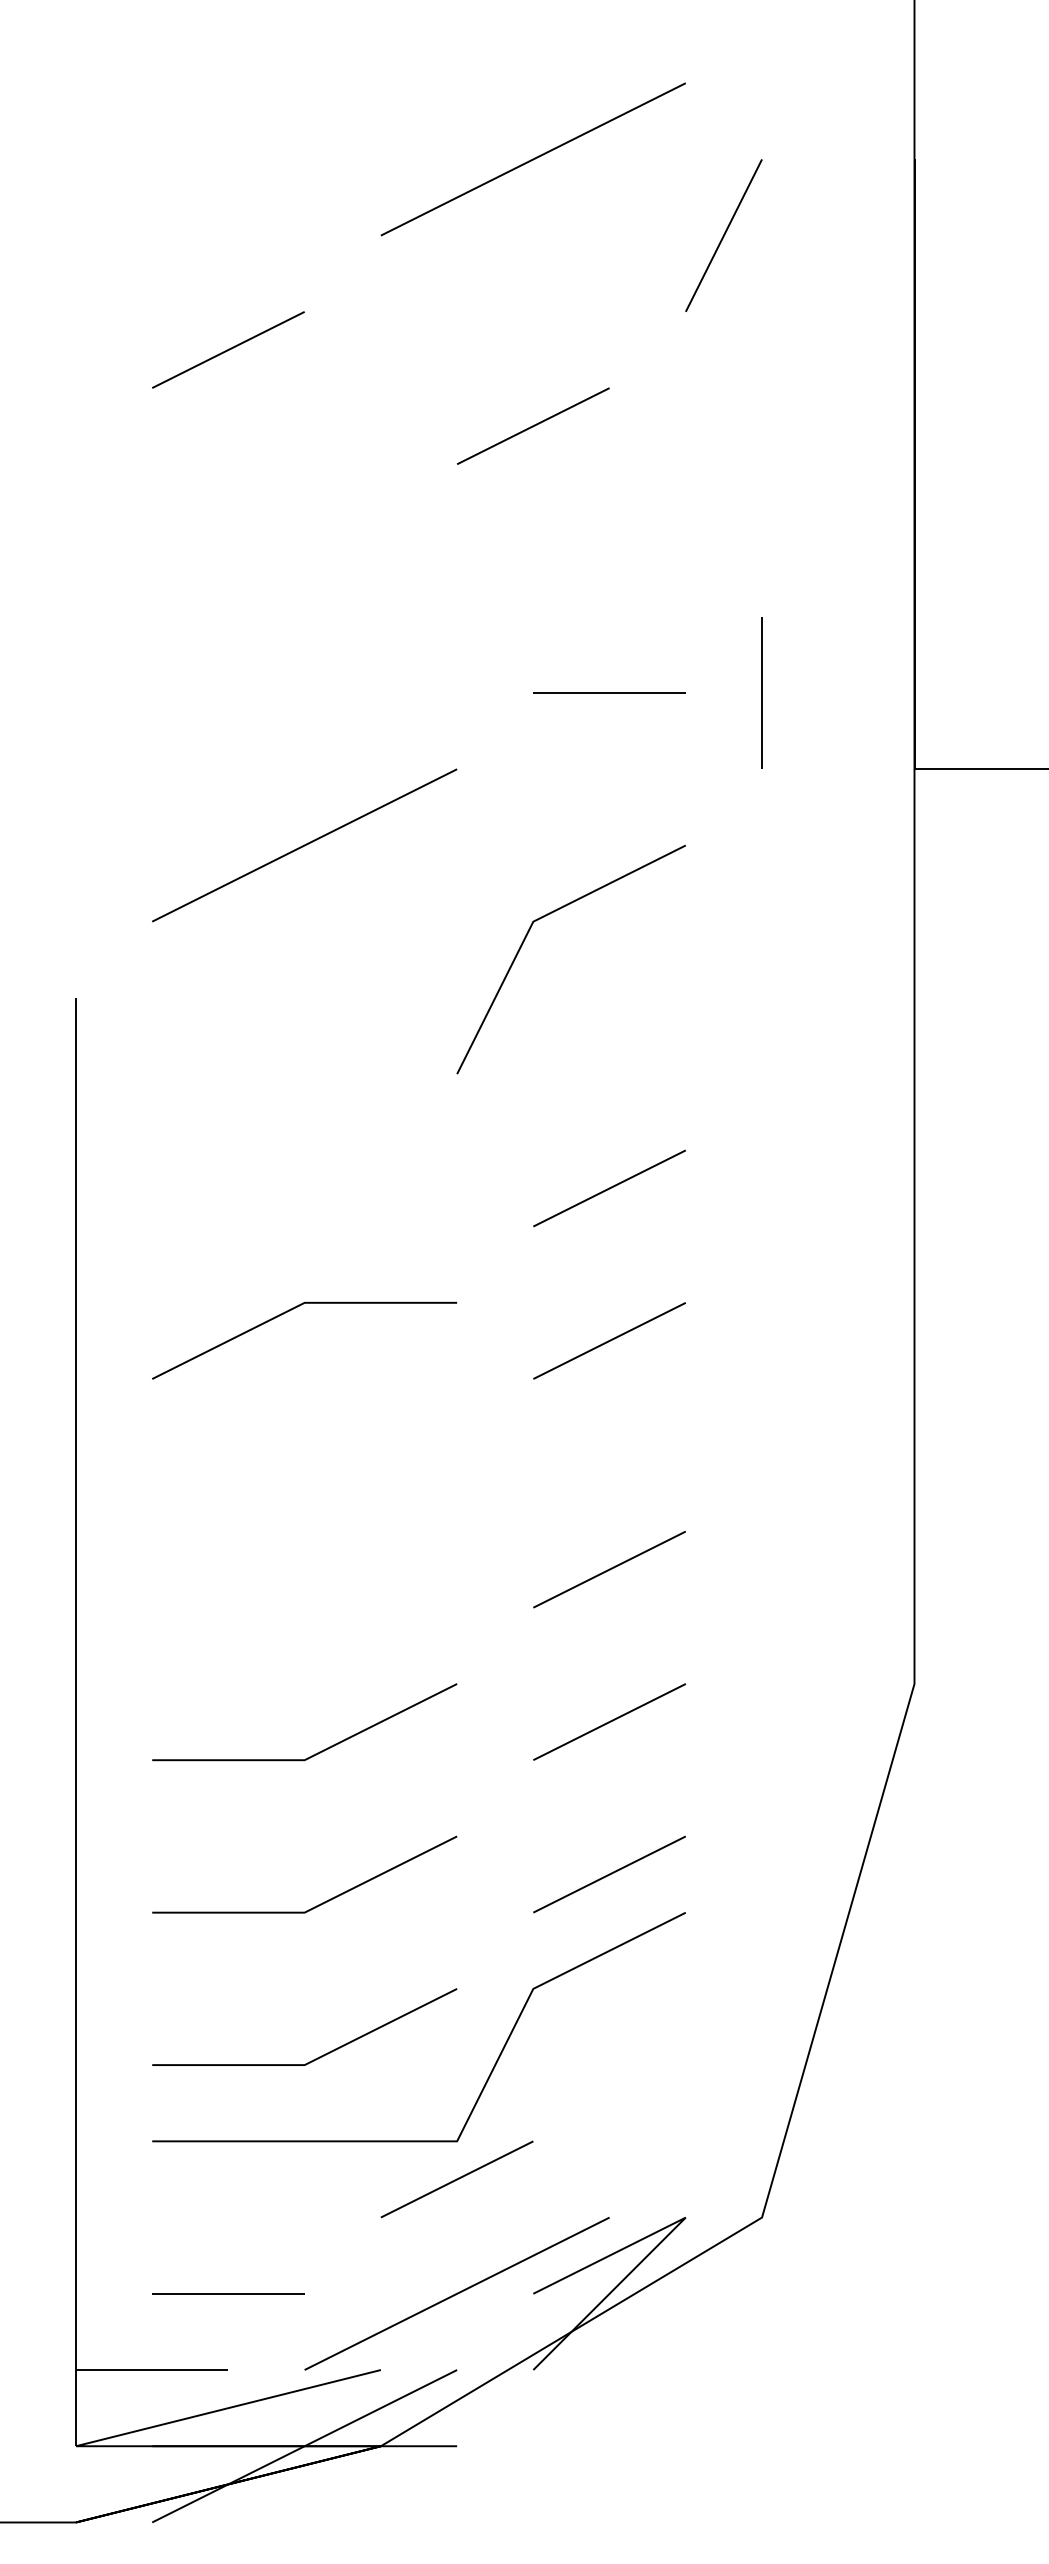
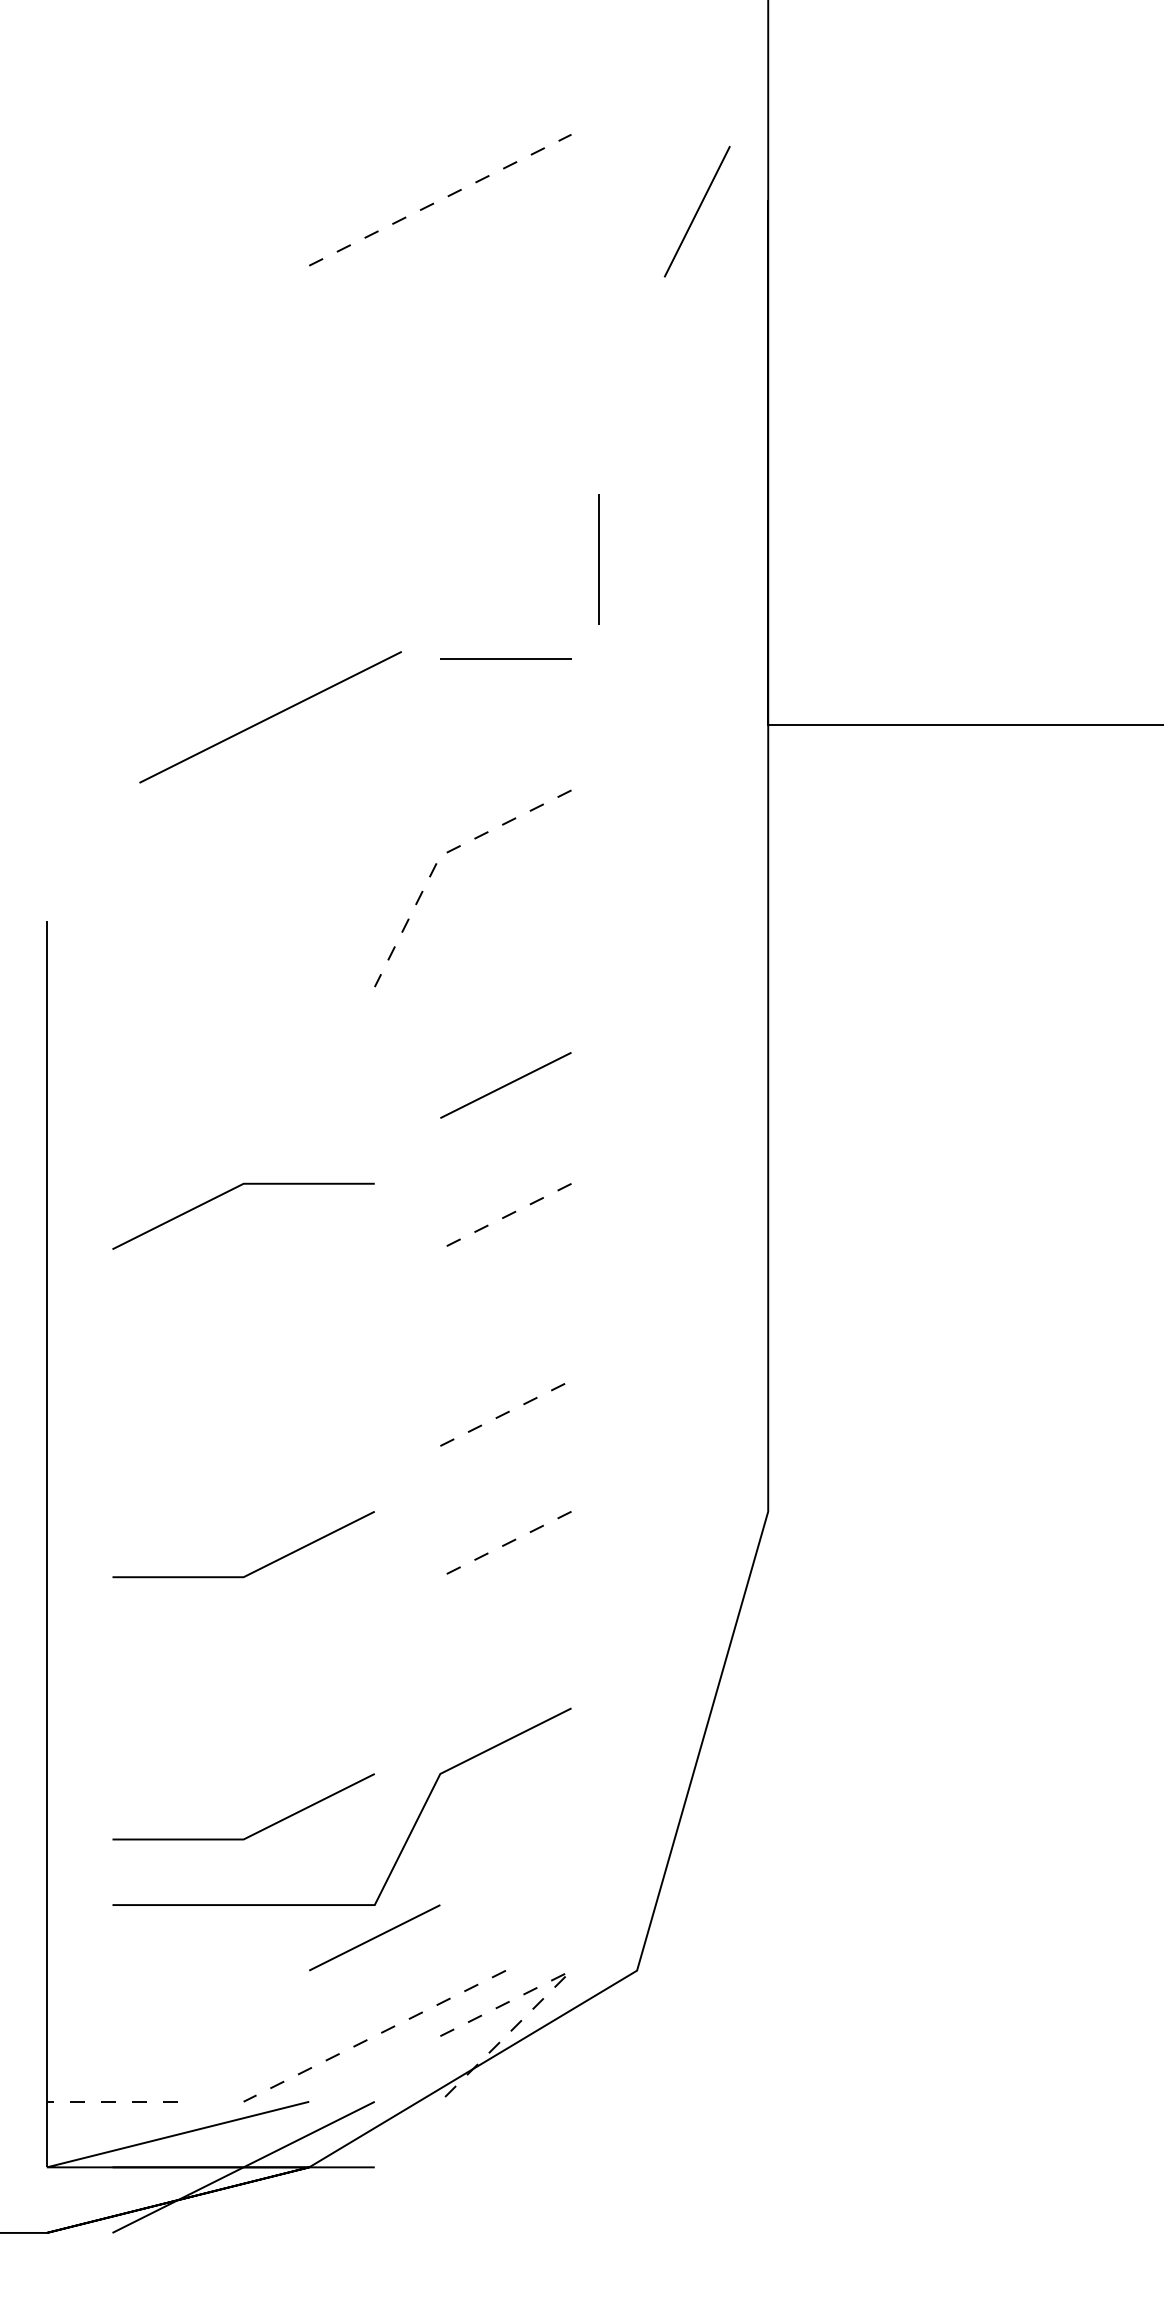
line: (533, 159) -> (440, 200), solid -> dashed
line: (723, 235) -> (696, 211), moved
line: (227, 349) -> (177, 363), removed
line: (533, 425) -> (440, 429), removed
line: (761, 693) -> (598, 559), moved
line: (304, 845) -> (270, 717), moved
line: (533, 921) -> (440, 855), solid -> dashed
line: (609, 1340) -> (505, 1216), solid -> dashed
line: (610, 1569) -> (506, 1413), solid -> dashed
line: (609, 1722) -> (505, 1544), solid -> dashed
line: (609, 1874) -> (505, 1675), removed
part: (319, 1903) -> (256, 1700), removed
line: (670, 2233) -> (558, 1984), solid -> dashed
line: (227, 2292) -> (177, 2035), removed
line: (456, 2294) -> (374, 2036), solid -> dashed
line: (152, 2369) -> (112, 2101), solid -> dashed

